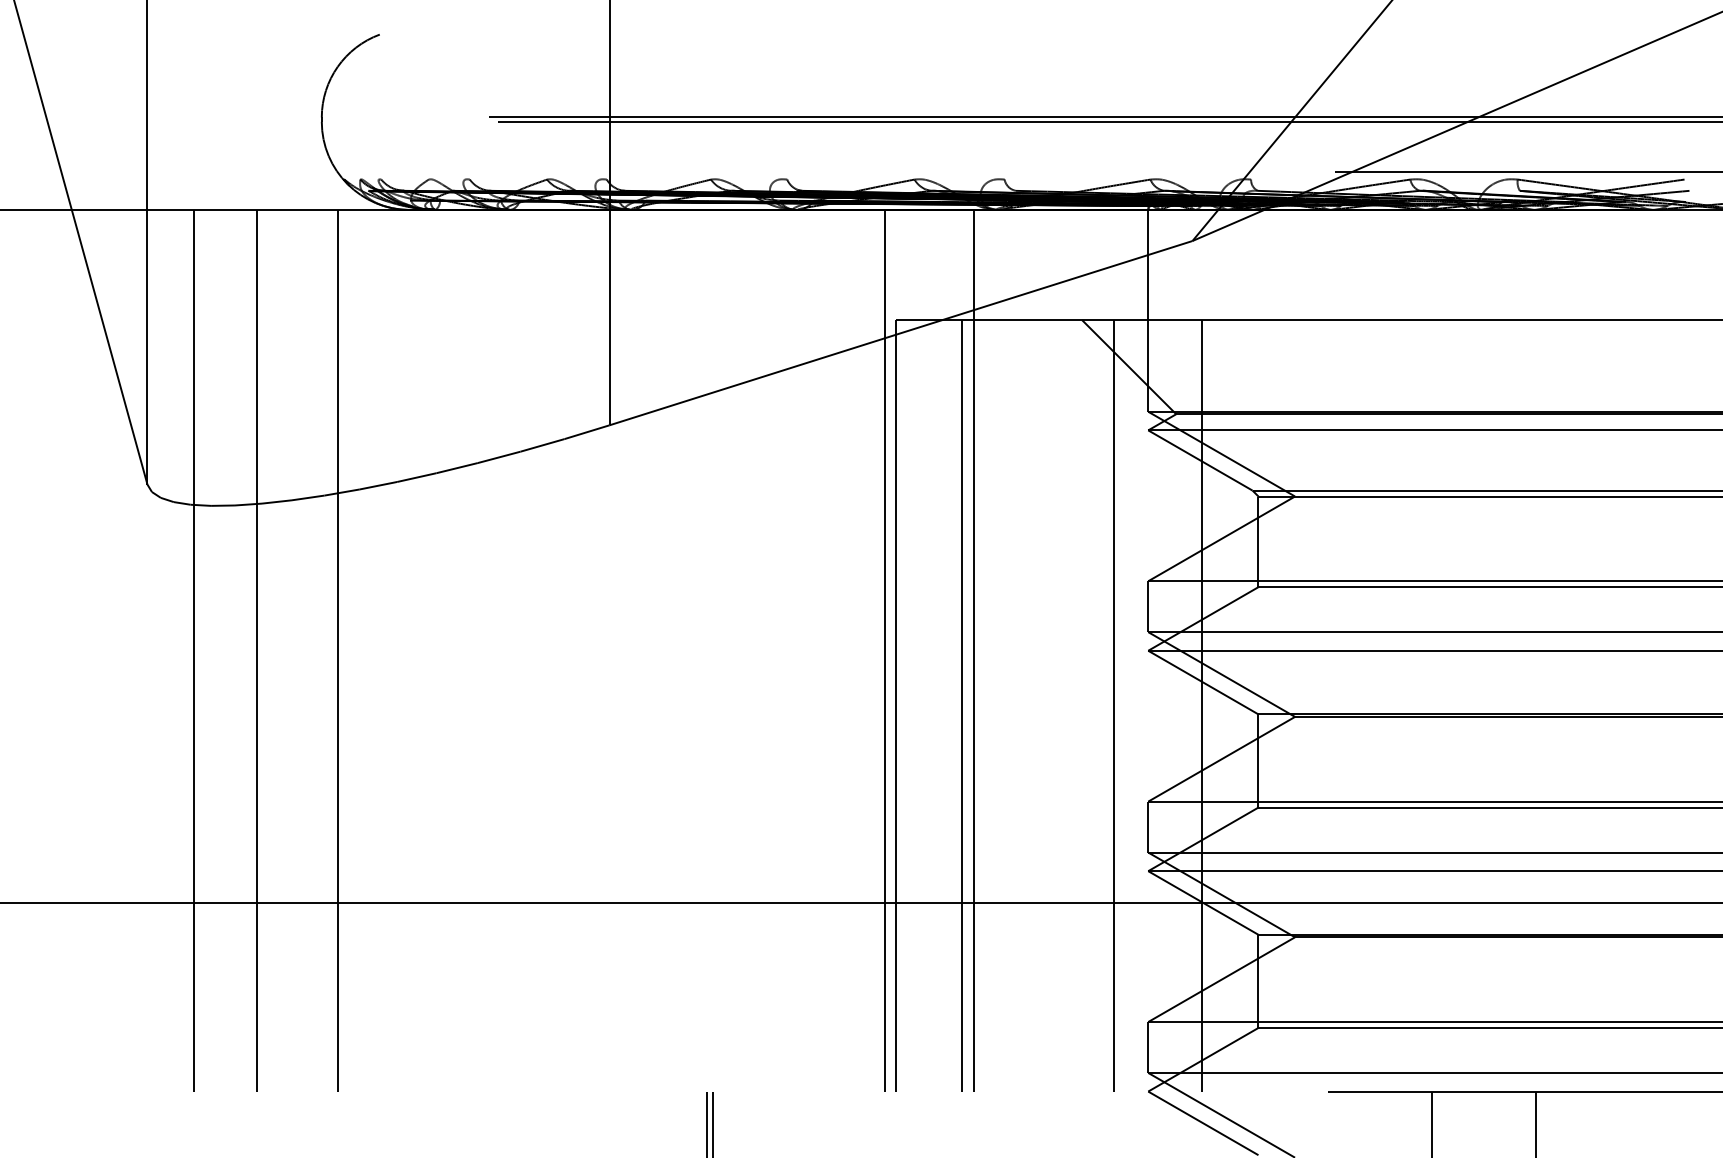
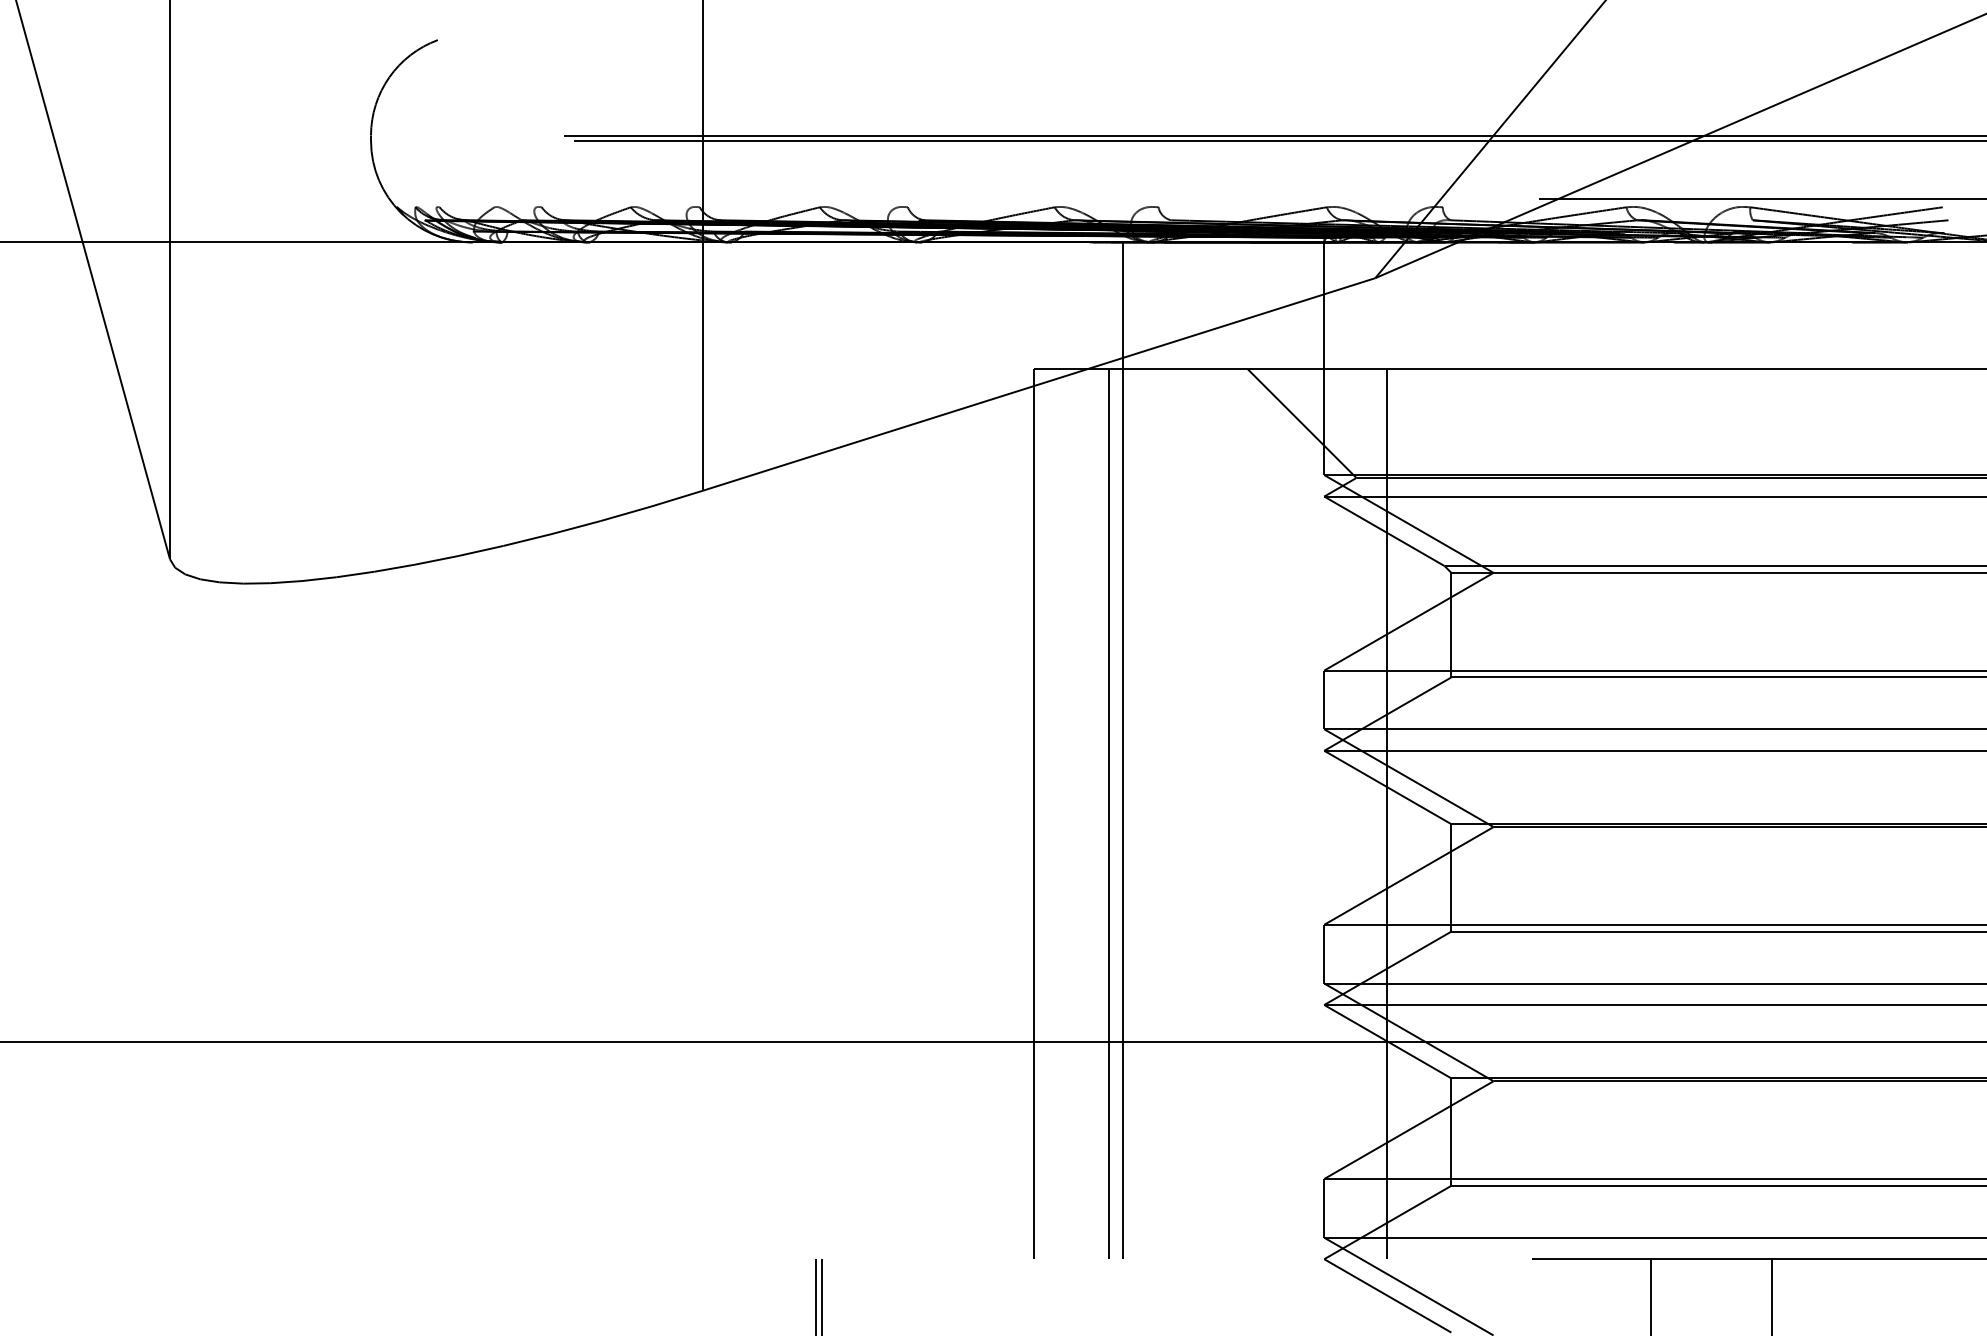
line: (193, 650) -> (223, 750), removed
line: (257, 650) -> (296, 750), removed
line: (338, 650) -> (390, 750), removed
line: (884, 650) -> (1020, 750), removed
line: (1114, 706) -> (1285, 814), removed

